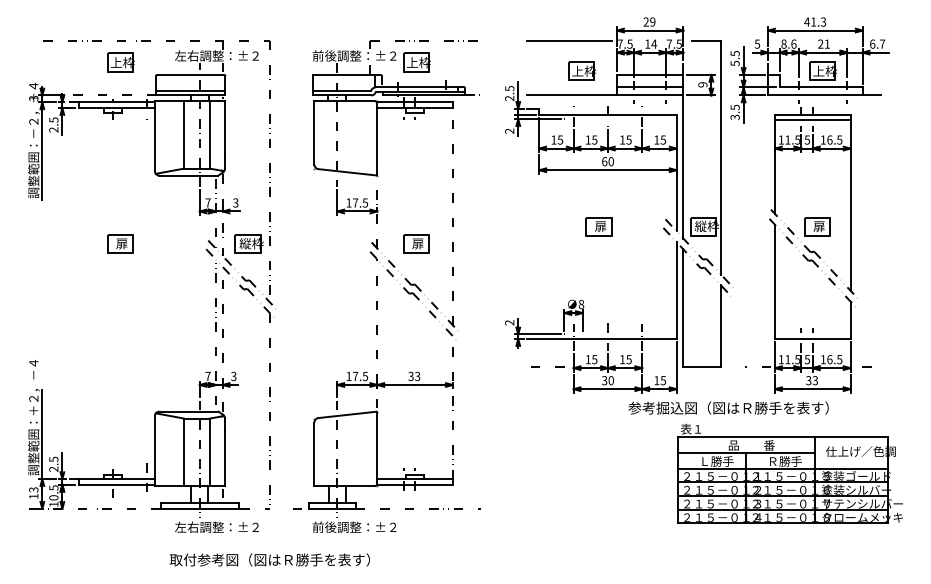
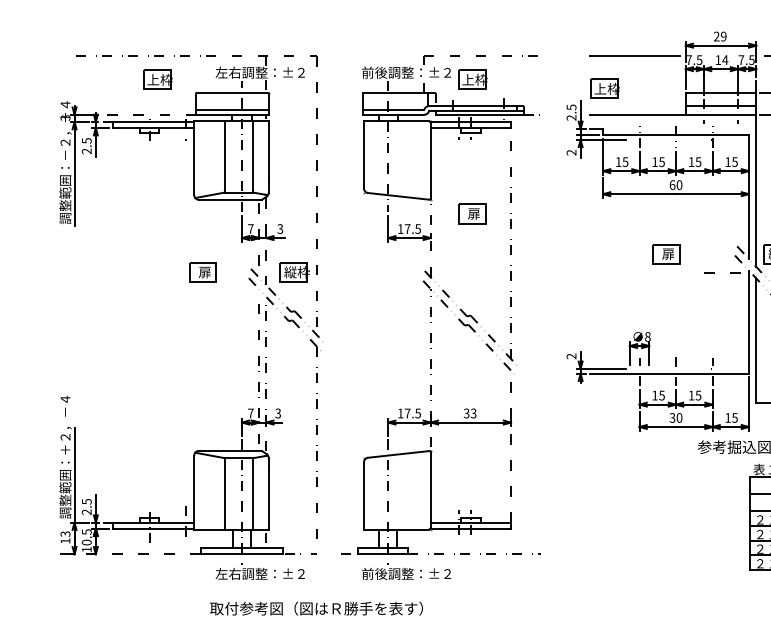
part: (582, 70) -> (605, 88), moved
part: (120, 243) -> (203, 272), moved
part: (416, 243) -> (472, 213), moved
line: (539, 366) -> (713, 273), moved

